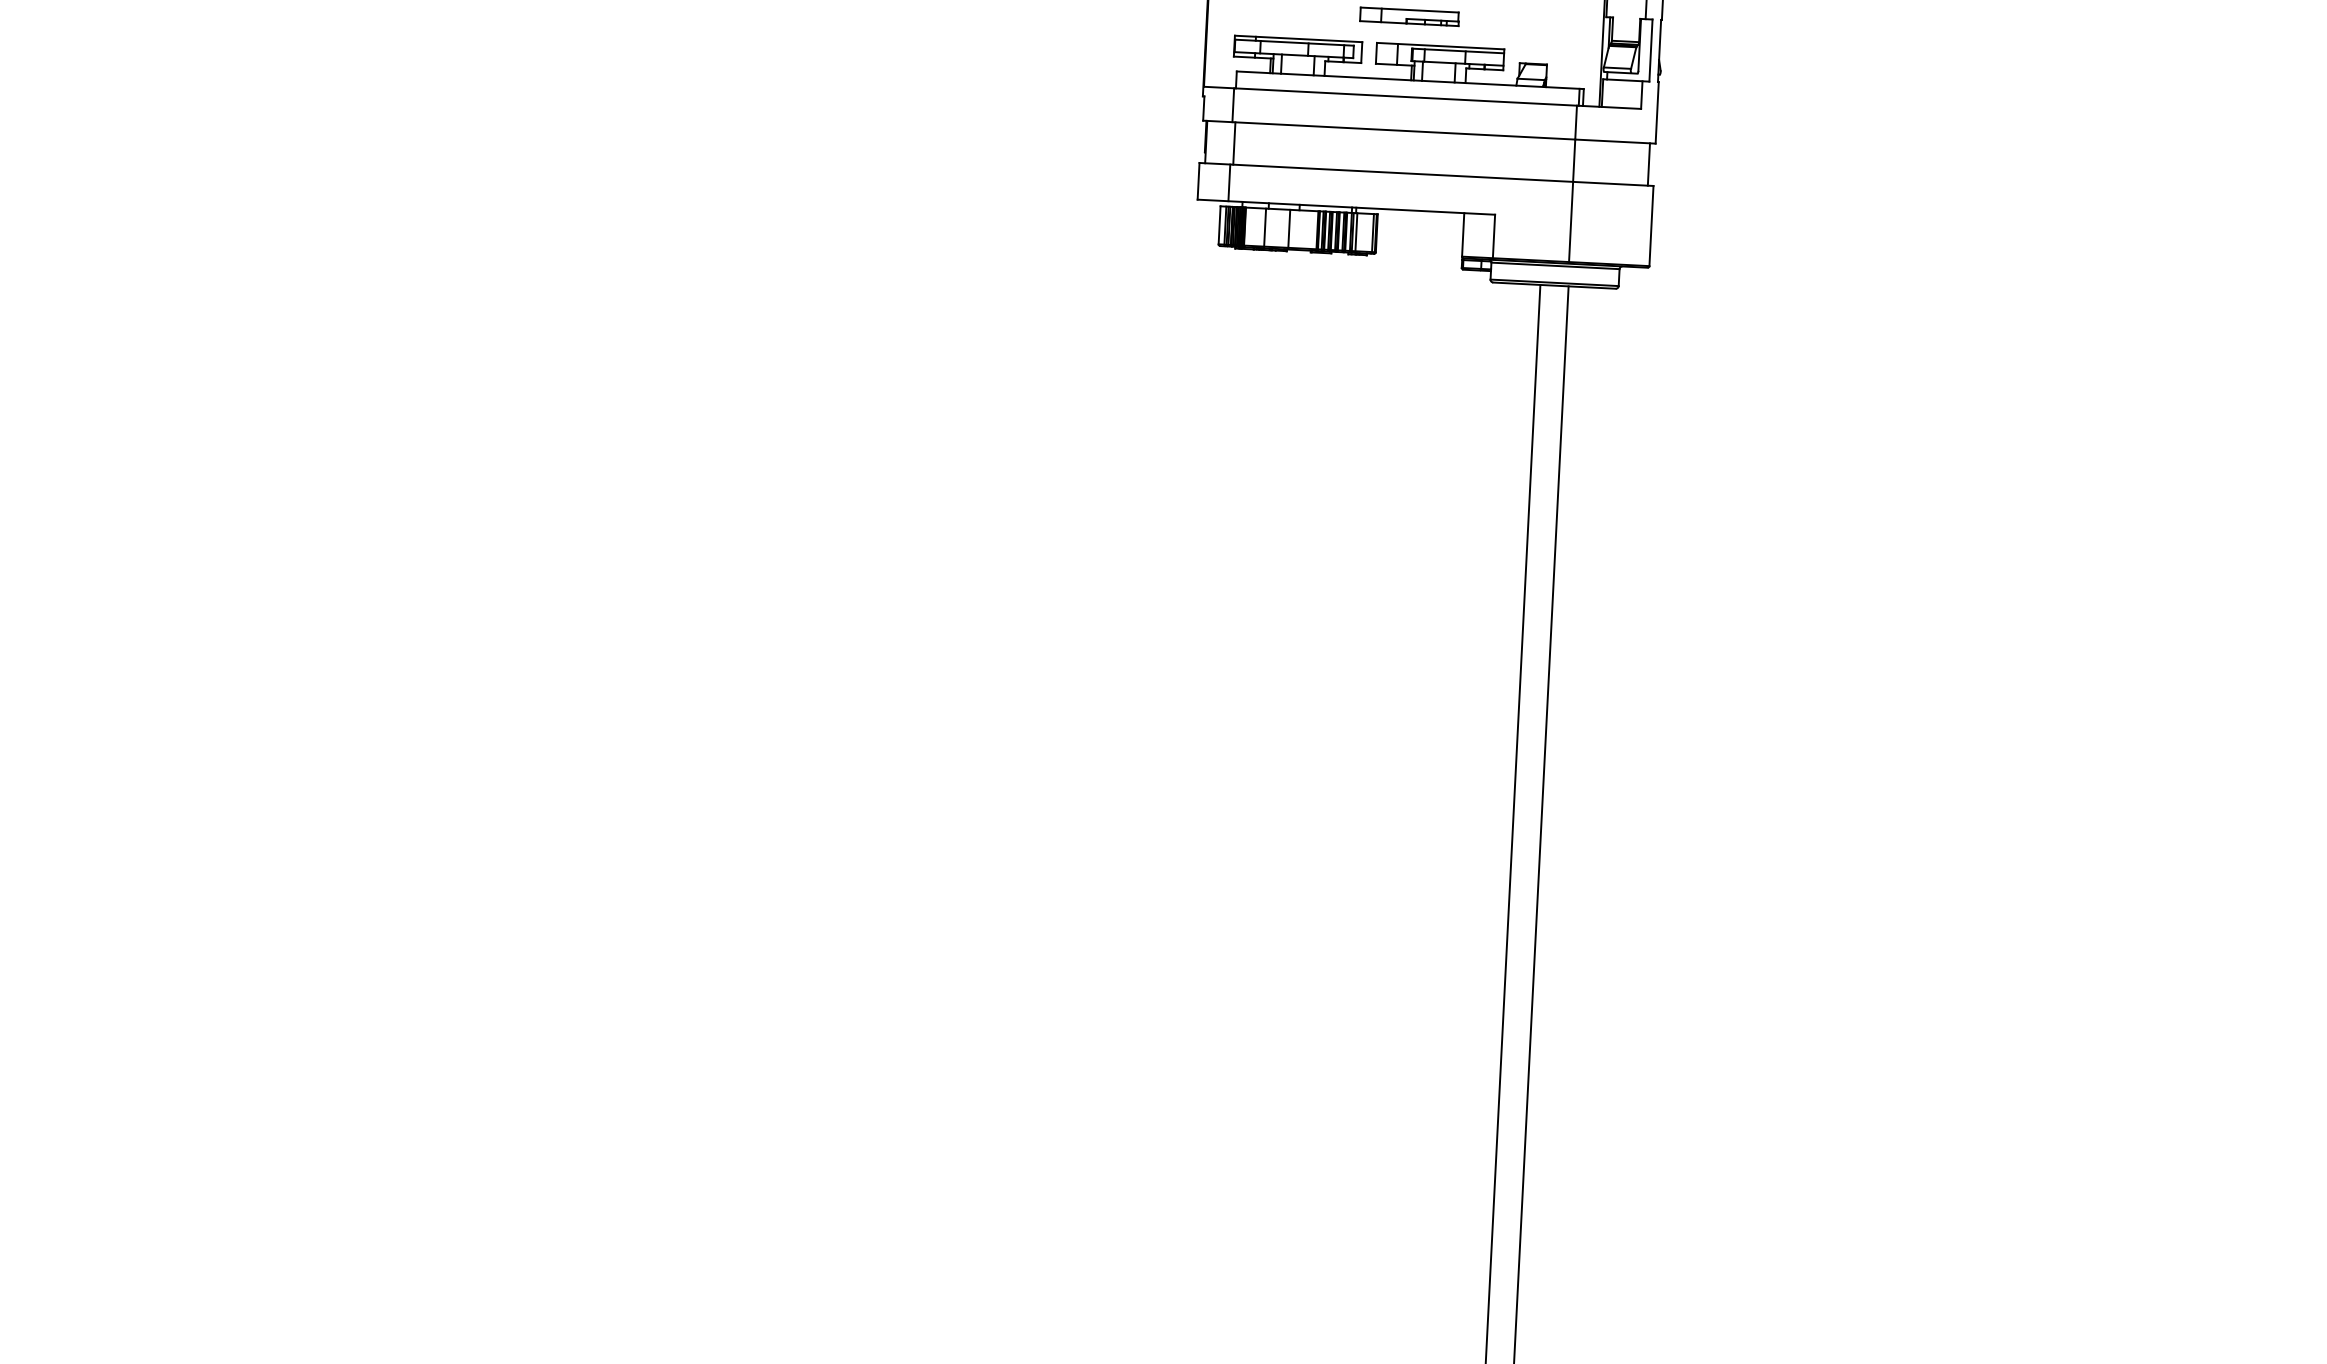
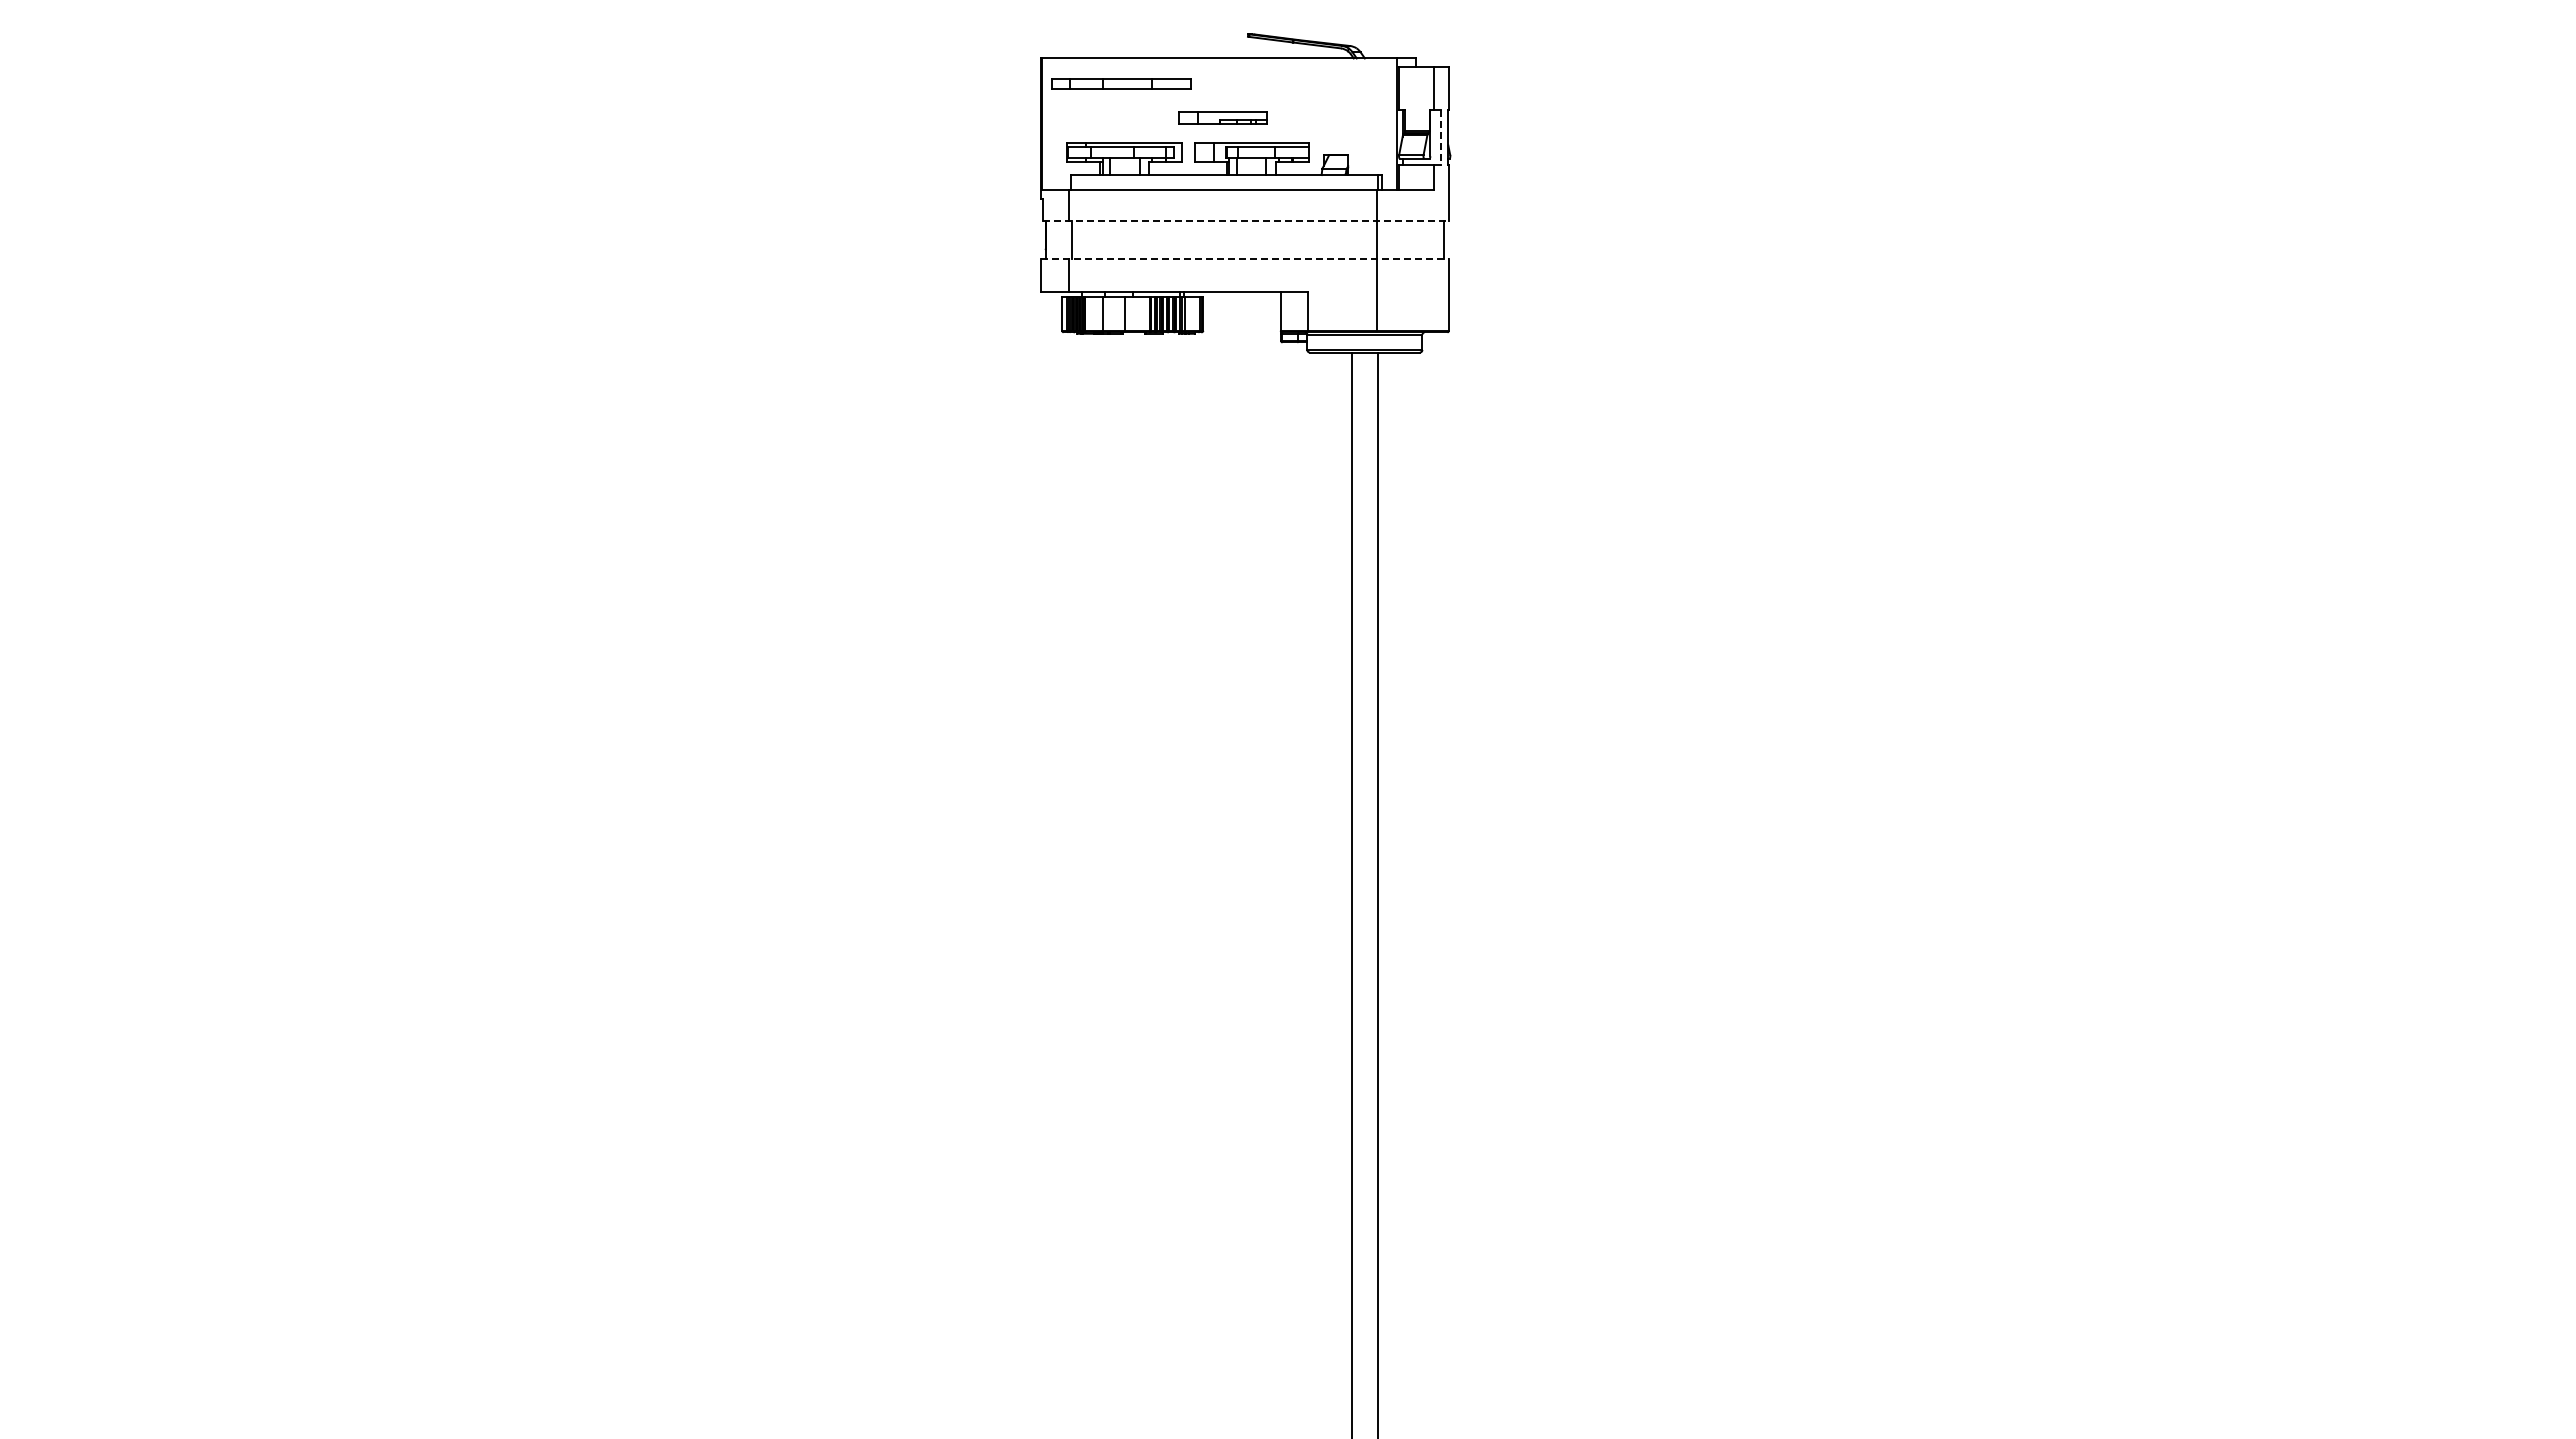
line: (1650, 50) -> (1440, 137), solid -> dashed
line: (1430, 131) -> (1246, 220), solid -> dashed
line: (1426, 174) -> (1245, 258), solid -> dashed

